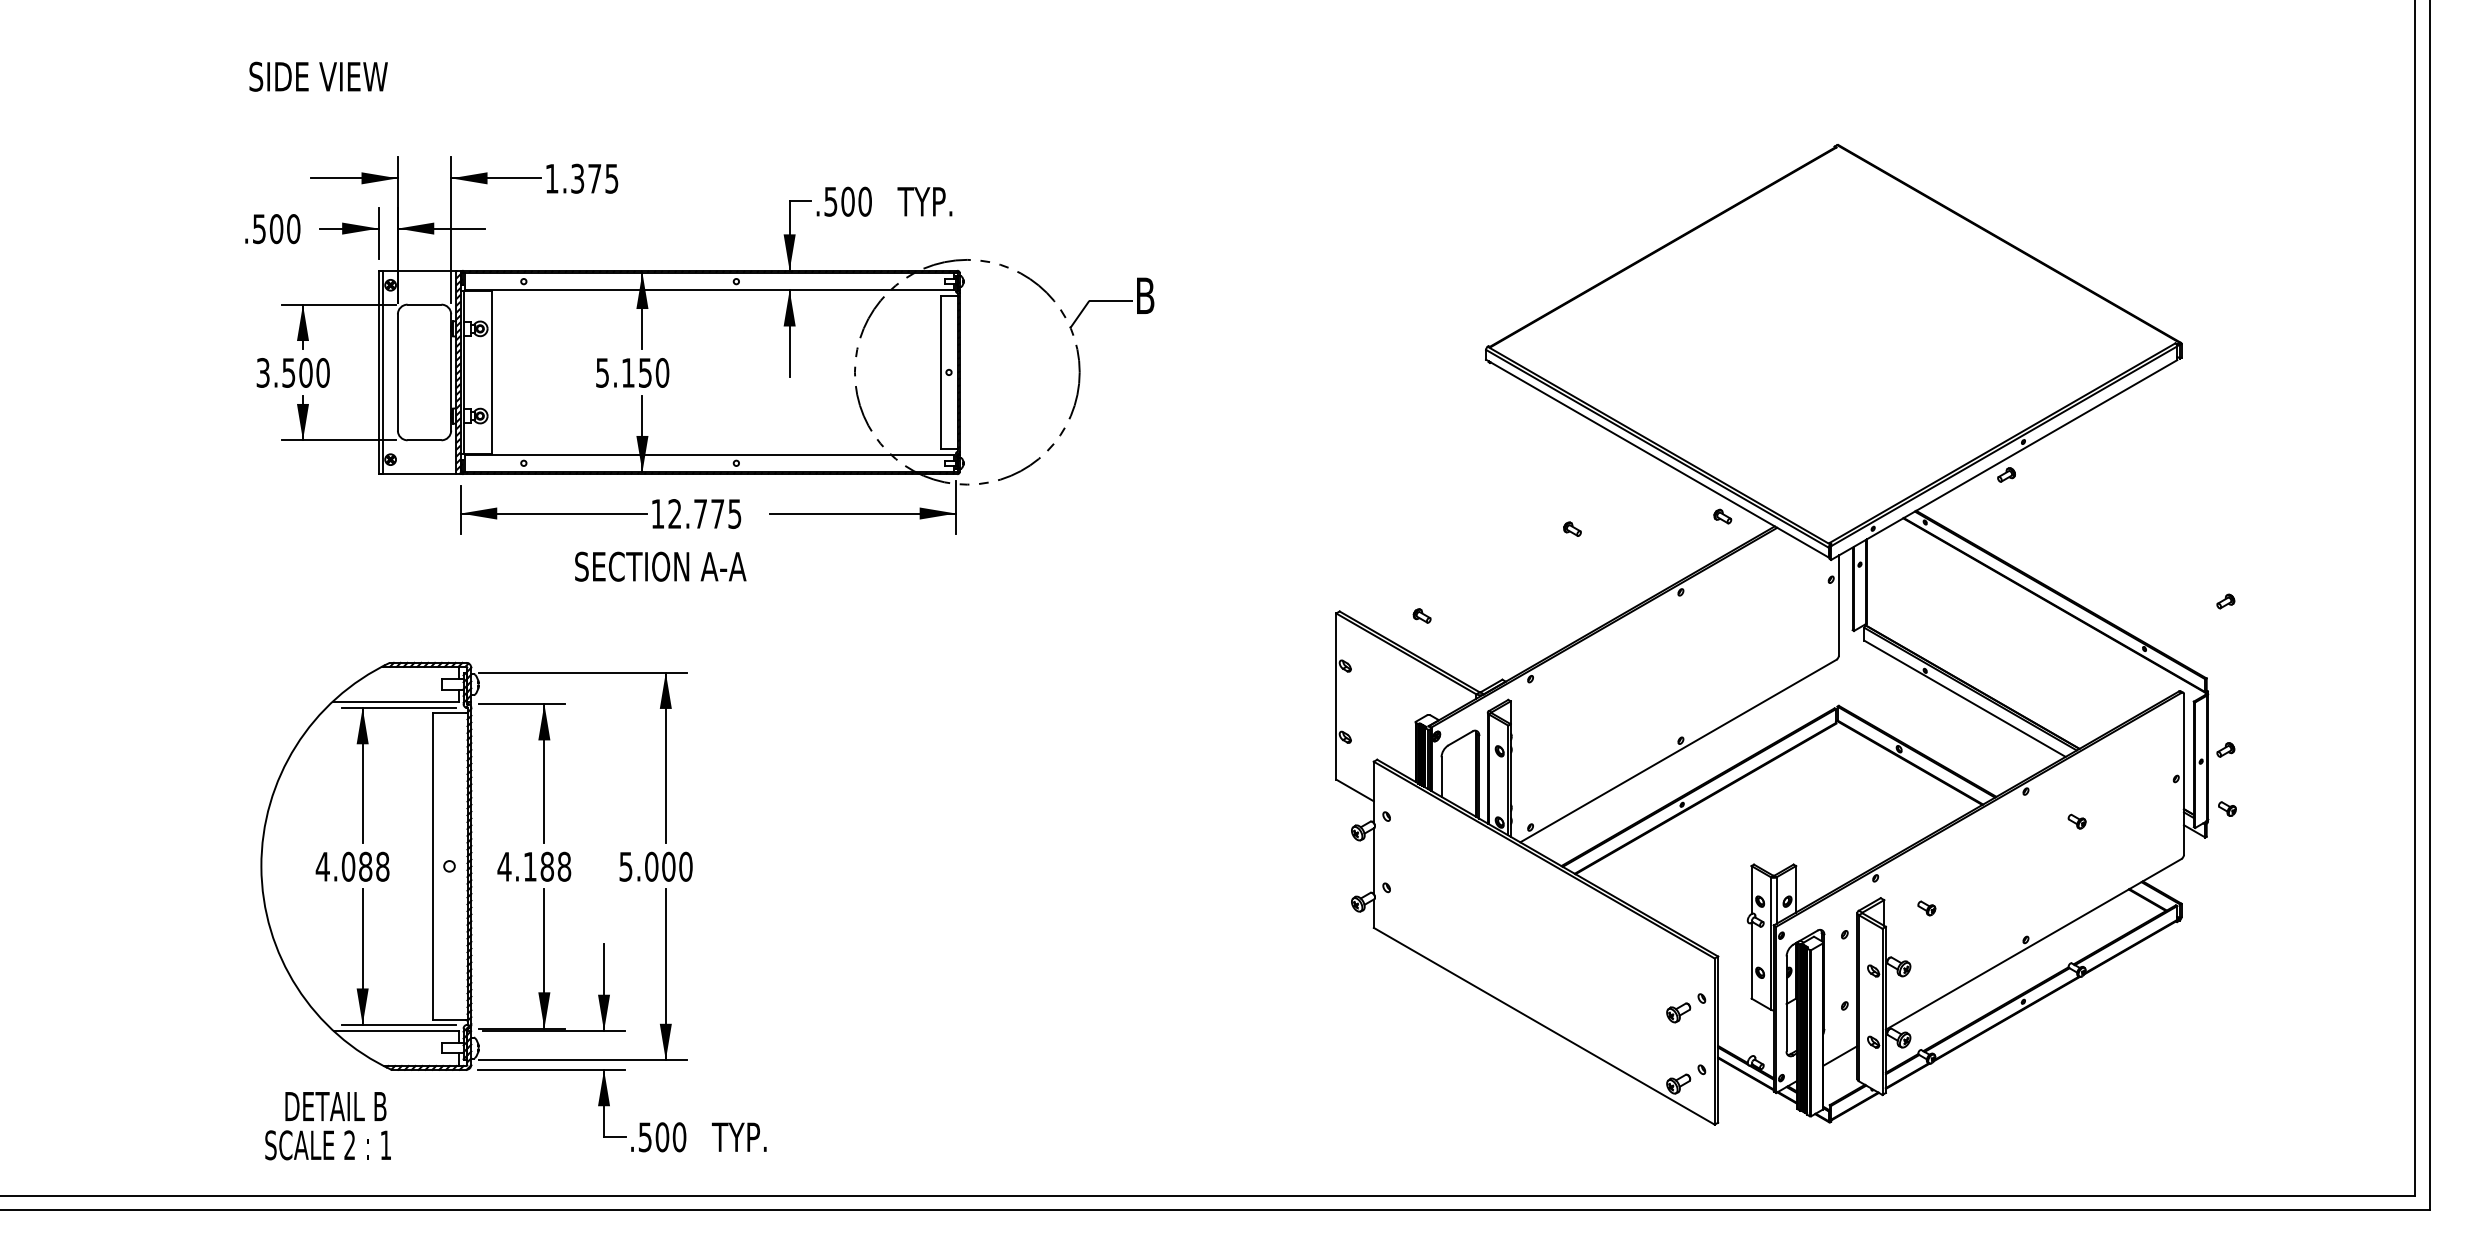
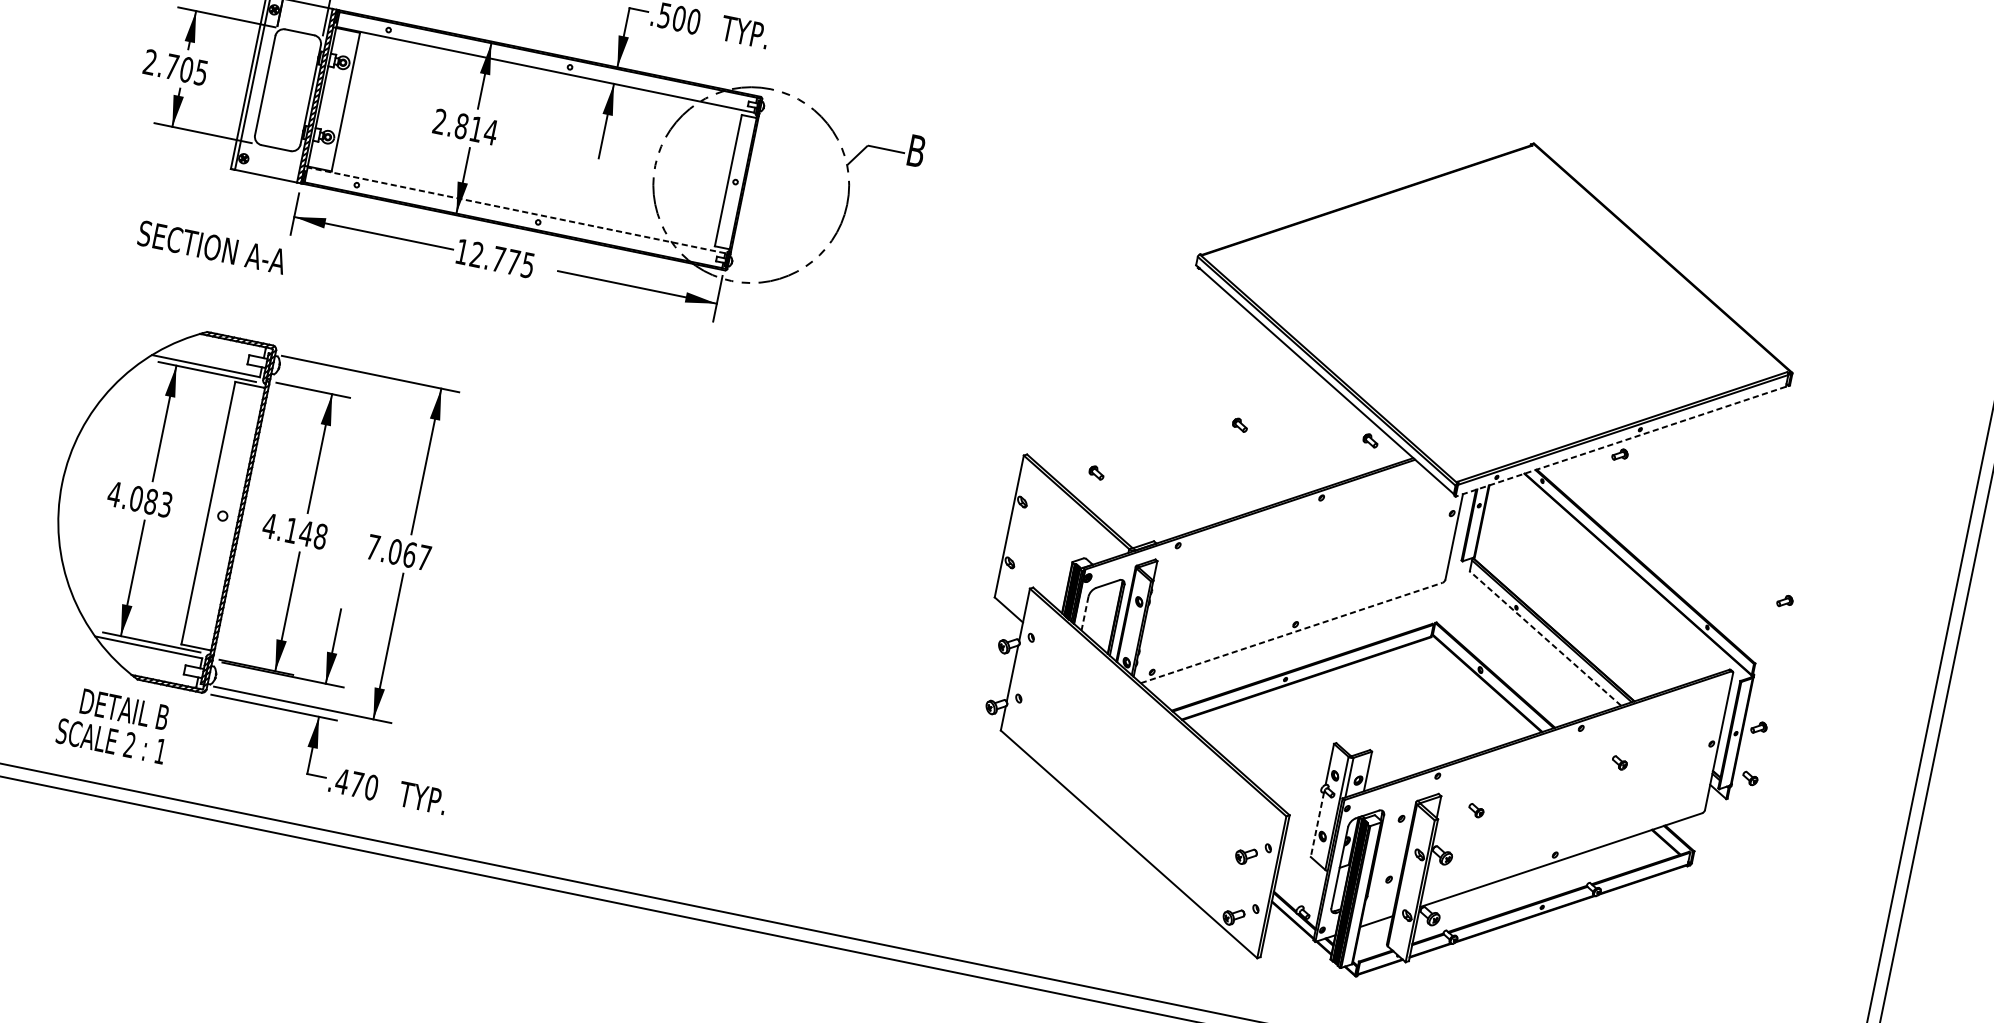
text: (292, 372) -> (175, 67), 3.500 -> 2.705
text: (632, 372) -> (465, 126), 5.150 -> 2.814
line: (709, 454) -> (516, 210), solid -> dashed
line: (2004, 460) -> (1620, 442), solid -> dashed
text: (660, 566) -> (212, 247), moved
line: (1964, 698) -> (1545, 638), solid -> dashed
line: (1678, 751) -> (1291, 633), solid -> dashed
line: (1441, 777) -> (1084, 614), solid -> dashed
text: (382, 866) -> (165, 504), 4.088 -> 4.083
text: (547, 866) -> (306, 533), 4.188 -> 4.148
text: (655, 866) -> (398, 552), 5.000 -> 7.067
line: (1751, 960) -> (1317, 824), solid -> dashed
text: (327, 1126) -> (114, 725), moved
text: (653, 1137) -> (349, 783), .500 -> .470

